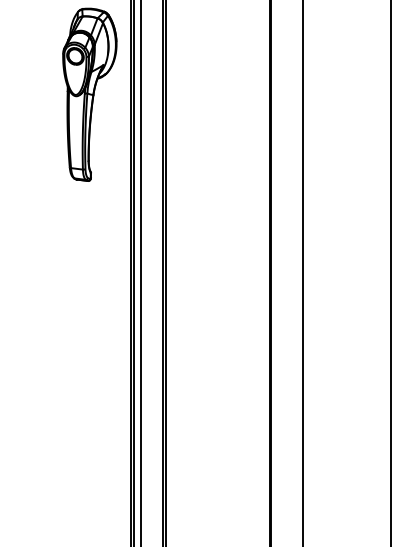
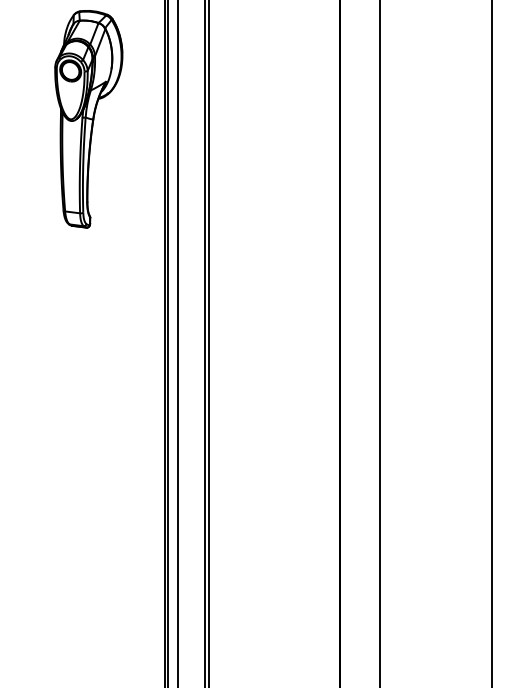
part: (89, 95) -> (88, 119), moved

